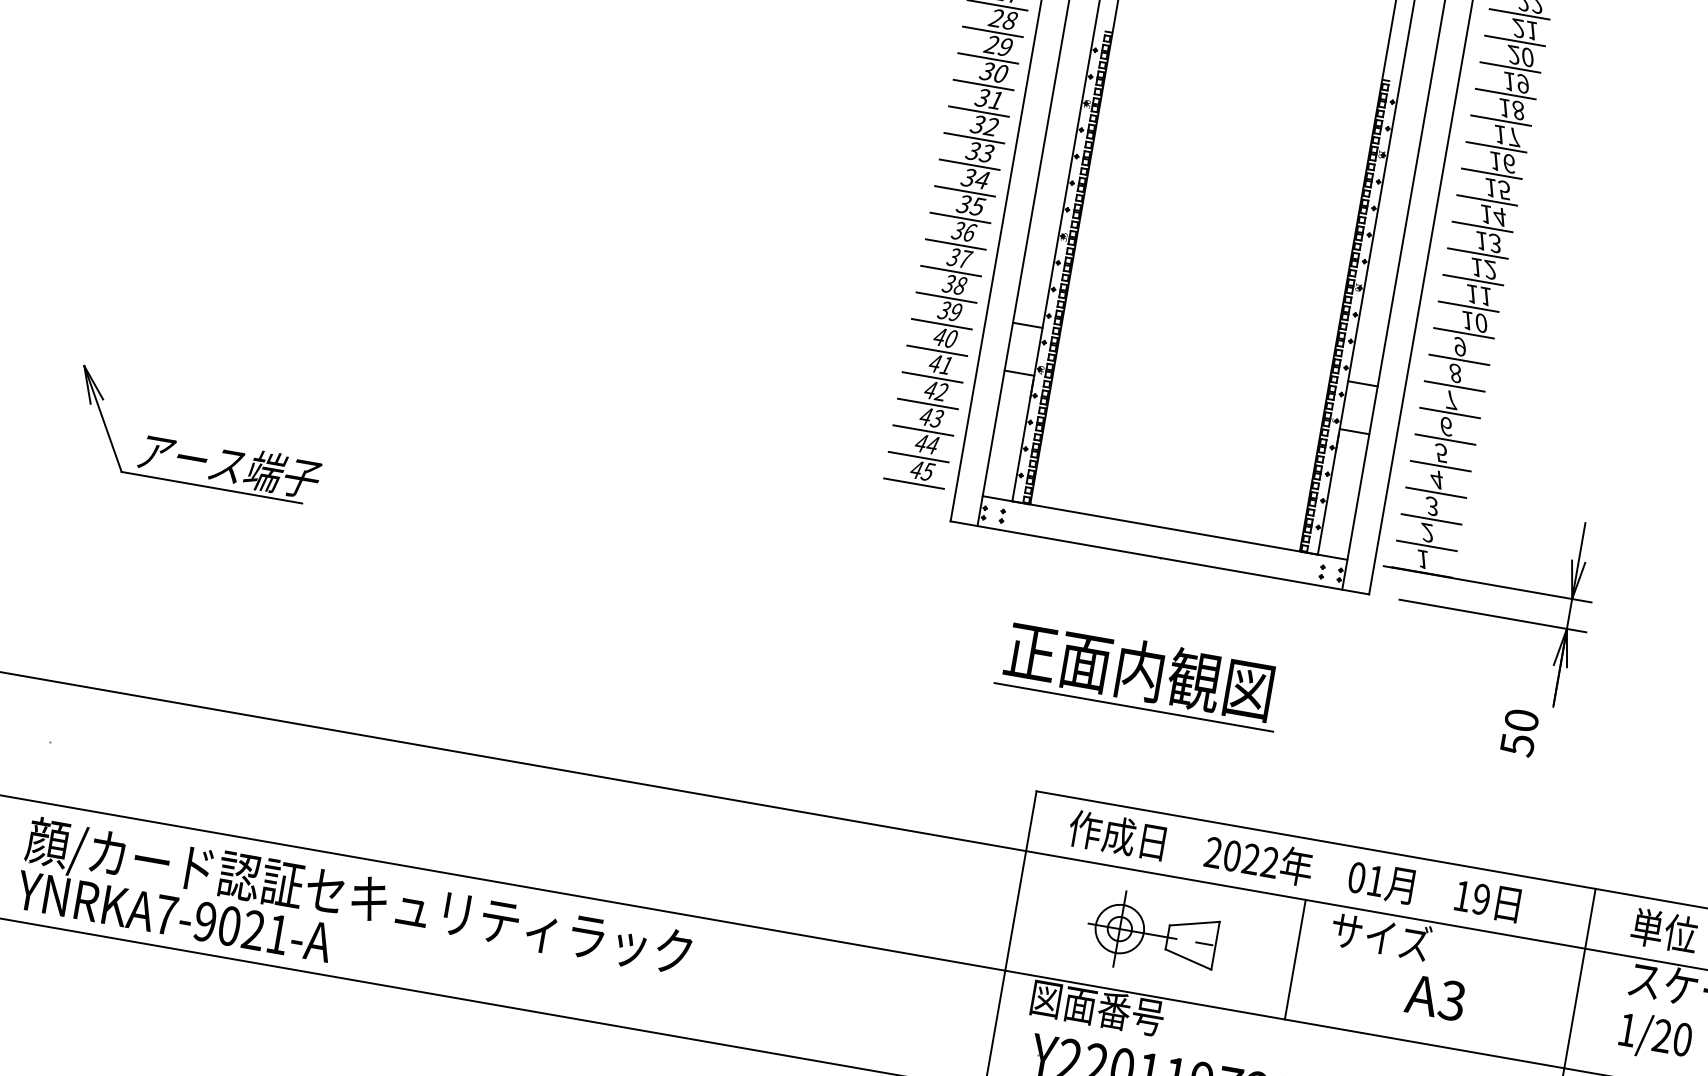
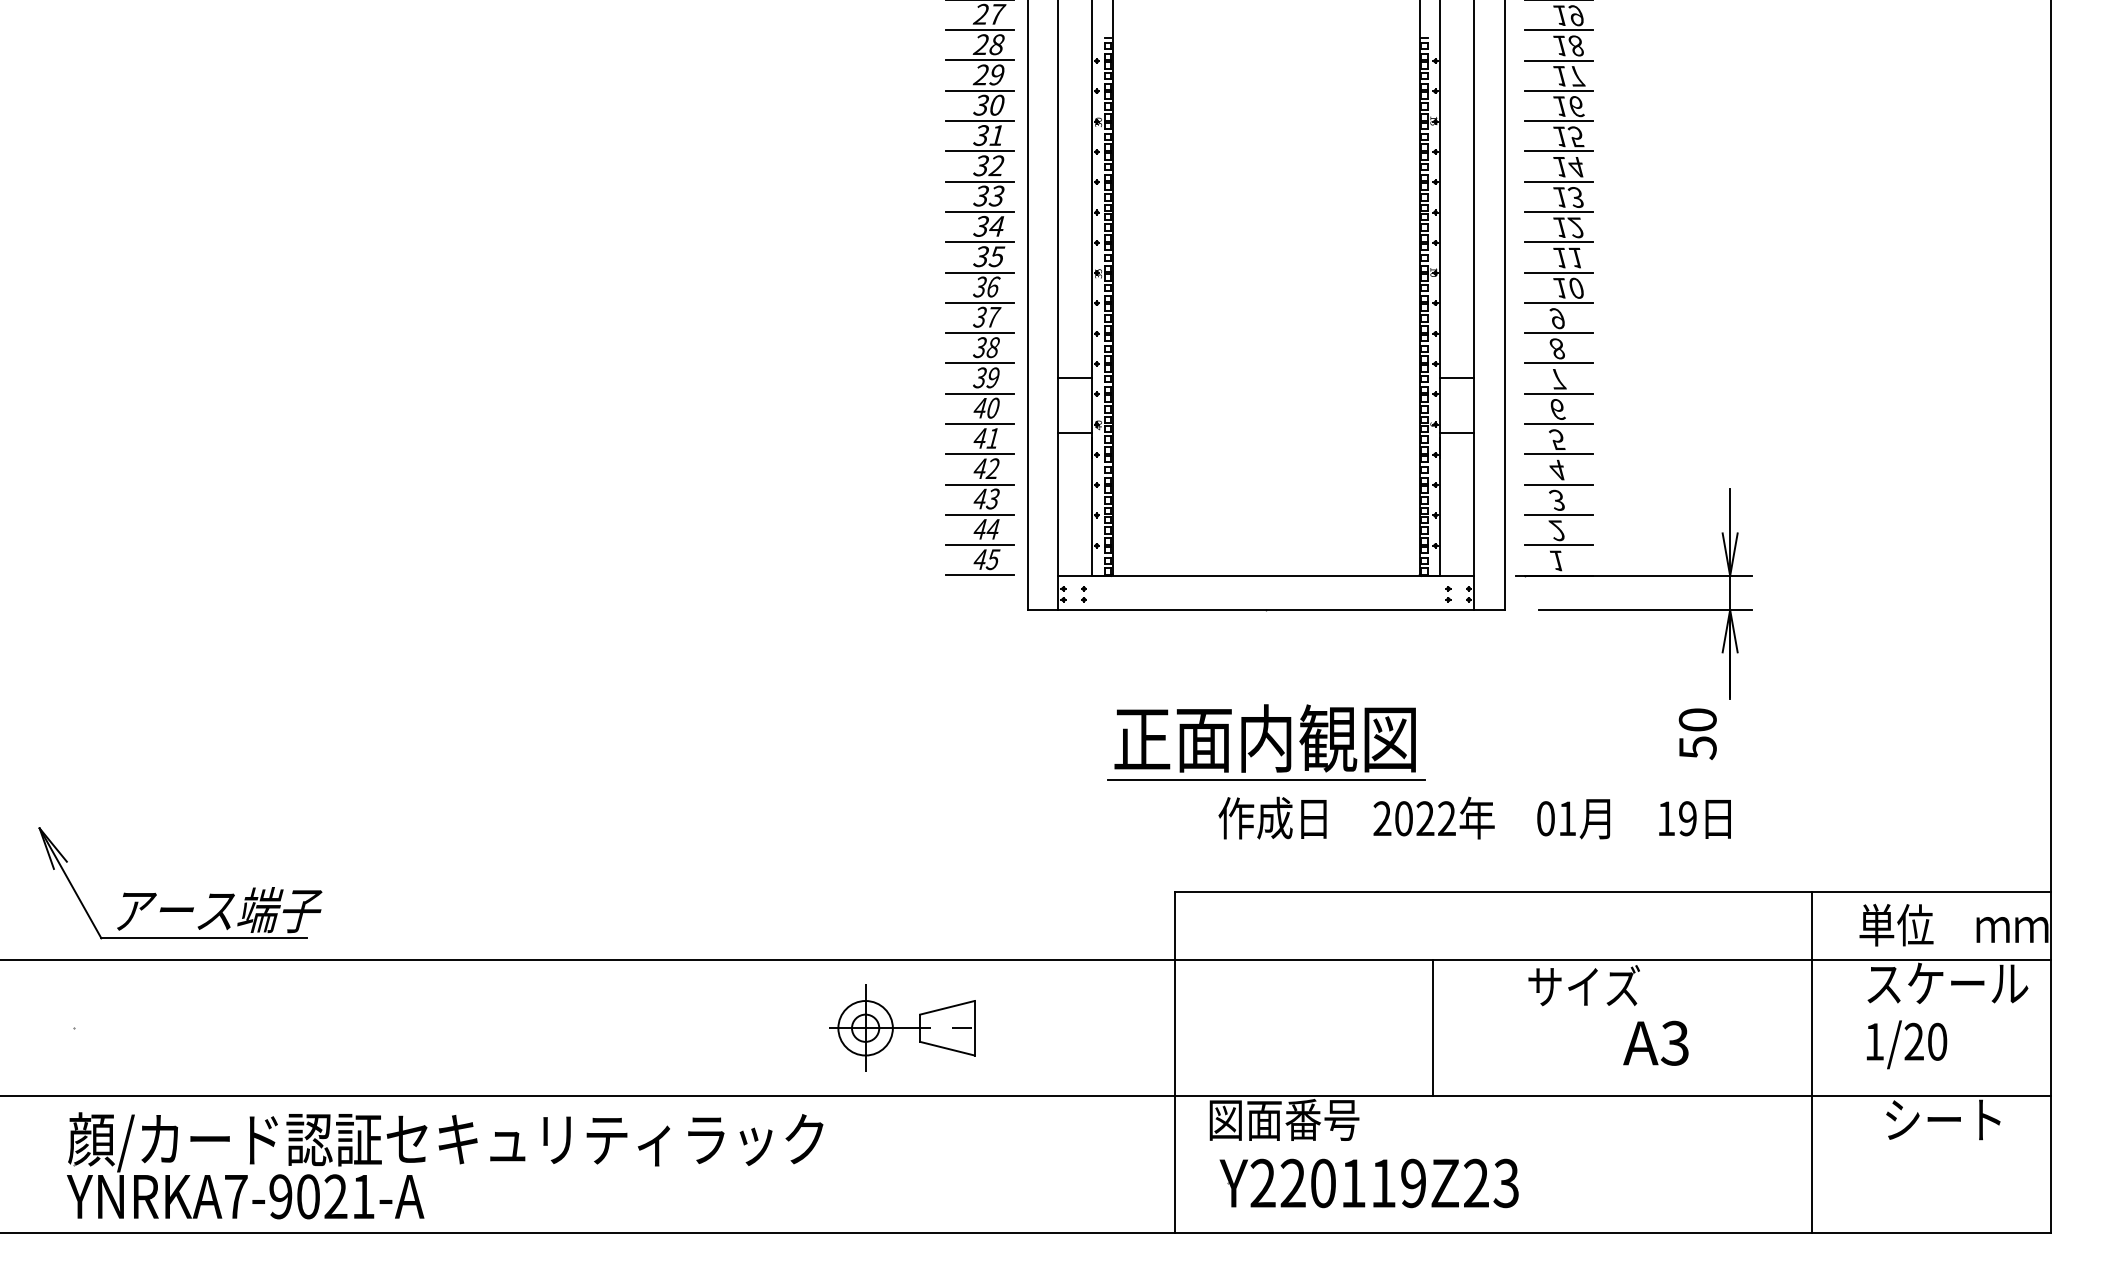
part: (195, 457) -> (180, 907), moved
text: (1294, 865) -> (1474, 817), moved
part: (1152, 934) -> (902, 1027), moved
line: (1295, 959) -> (1432, 1028), moved

